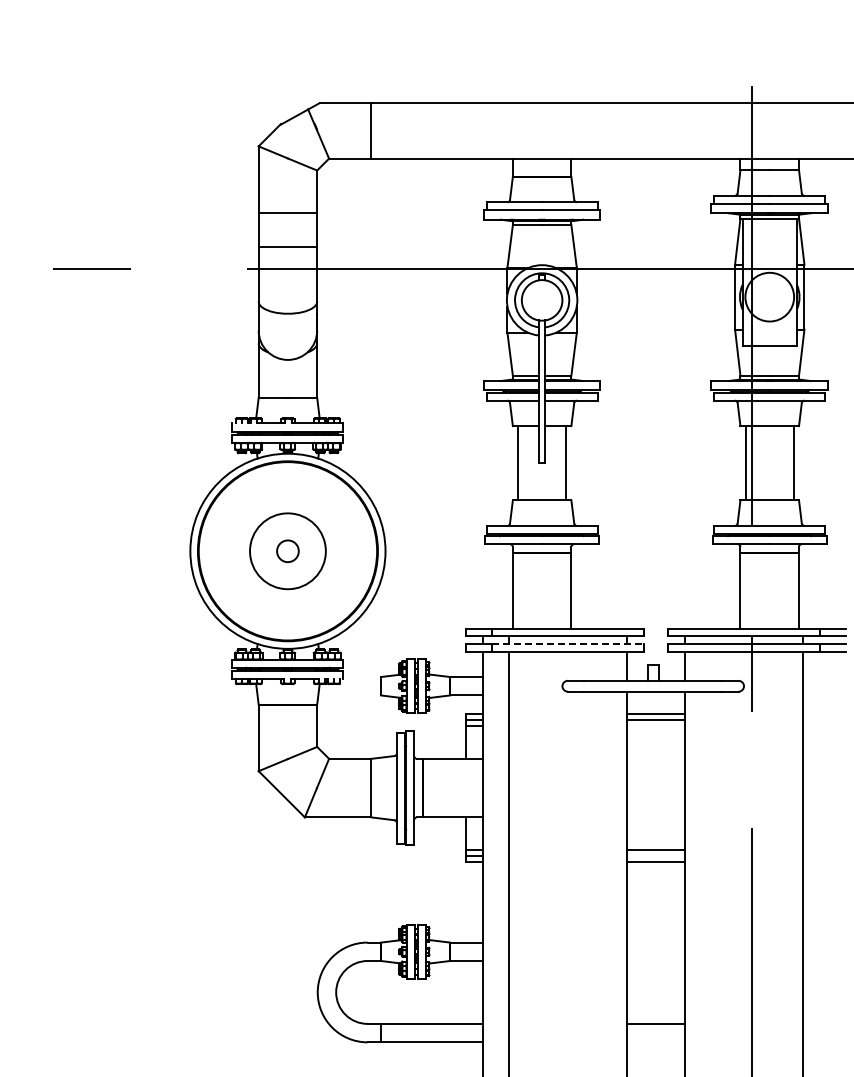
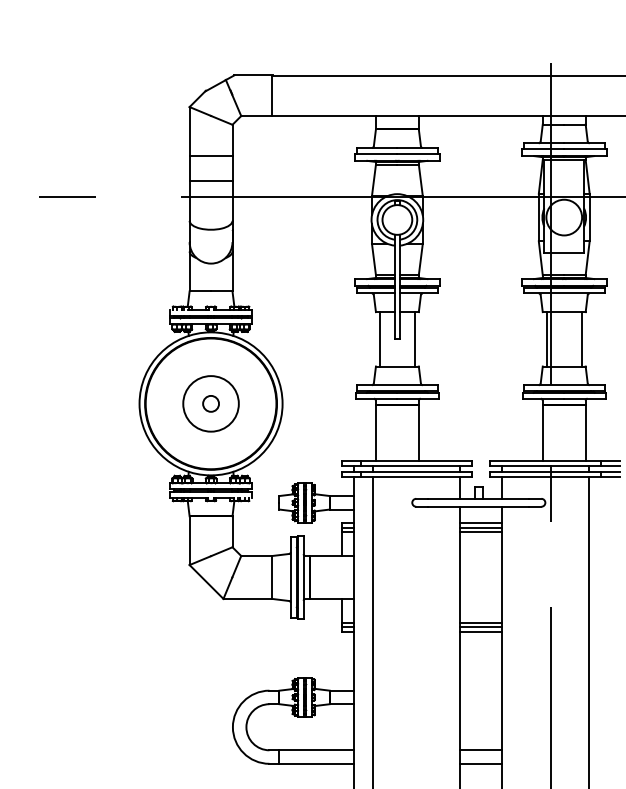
line: (567, 643) -> (415, 471), dashed -> solid
line: (655, 725) -> (480, 531), added
line: (655, 855) -> (480, 626), added
line: (655, 1042) -> (480, 763), added

